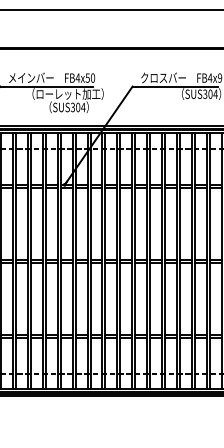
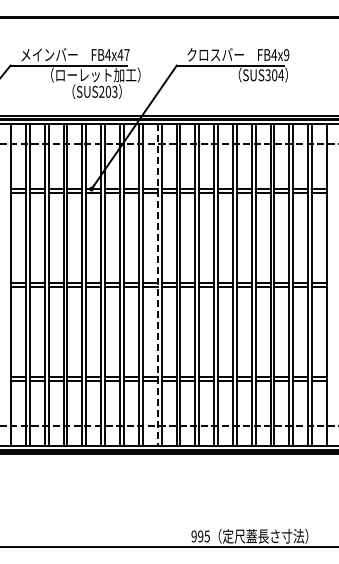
text: (90, 77) -> (123, 54), FB4x50 -> FB4x47
text: (78, 107) -> (108, 91), SUS304 -> SUS203
line: (117, 261) -> (157, 285), solid -> dashed

